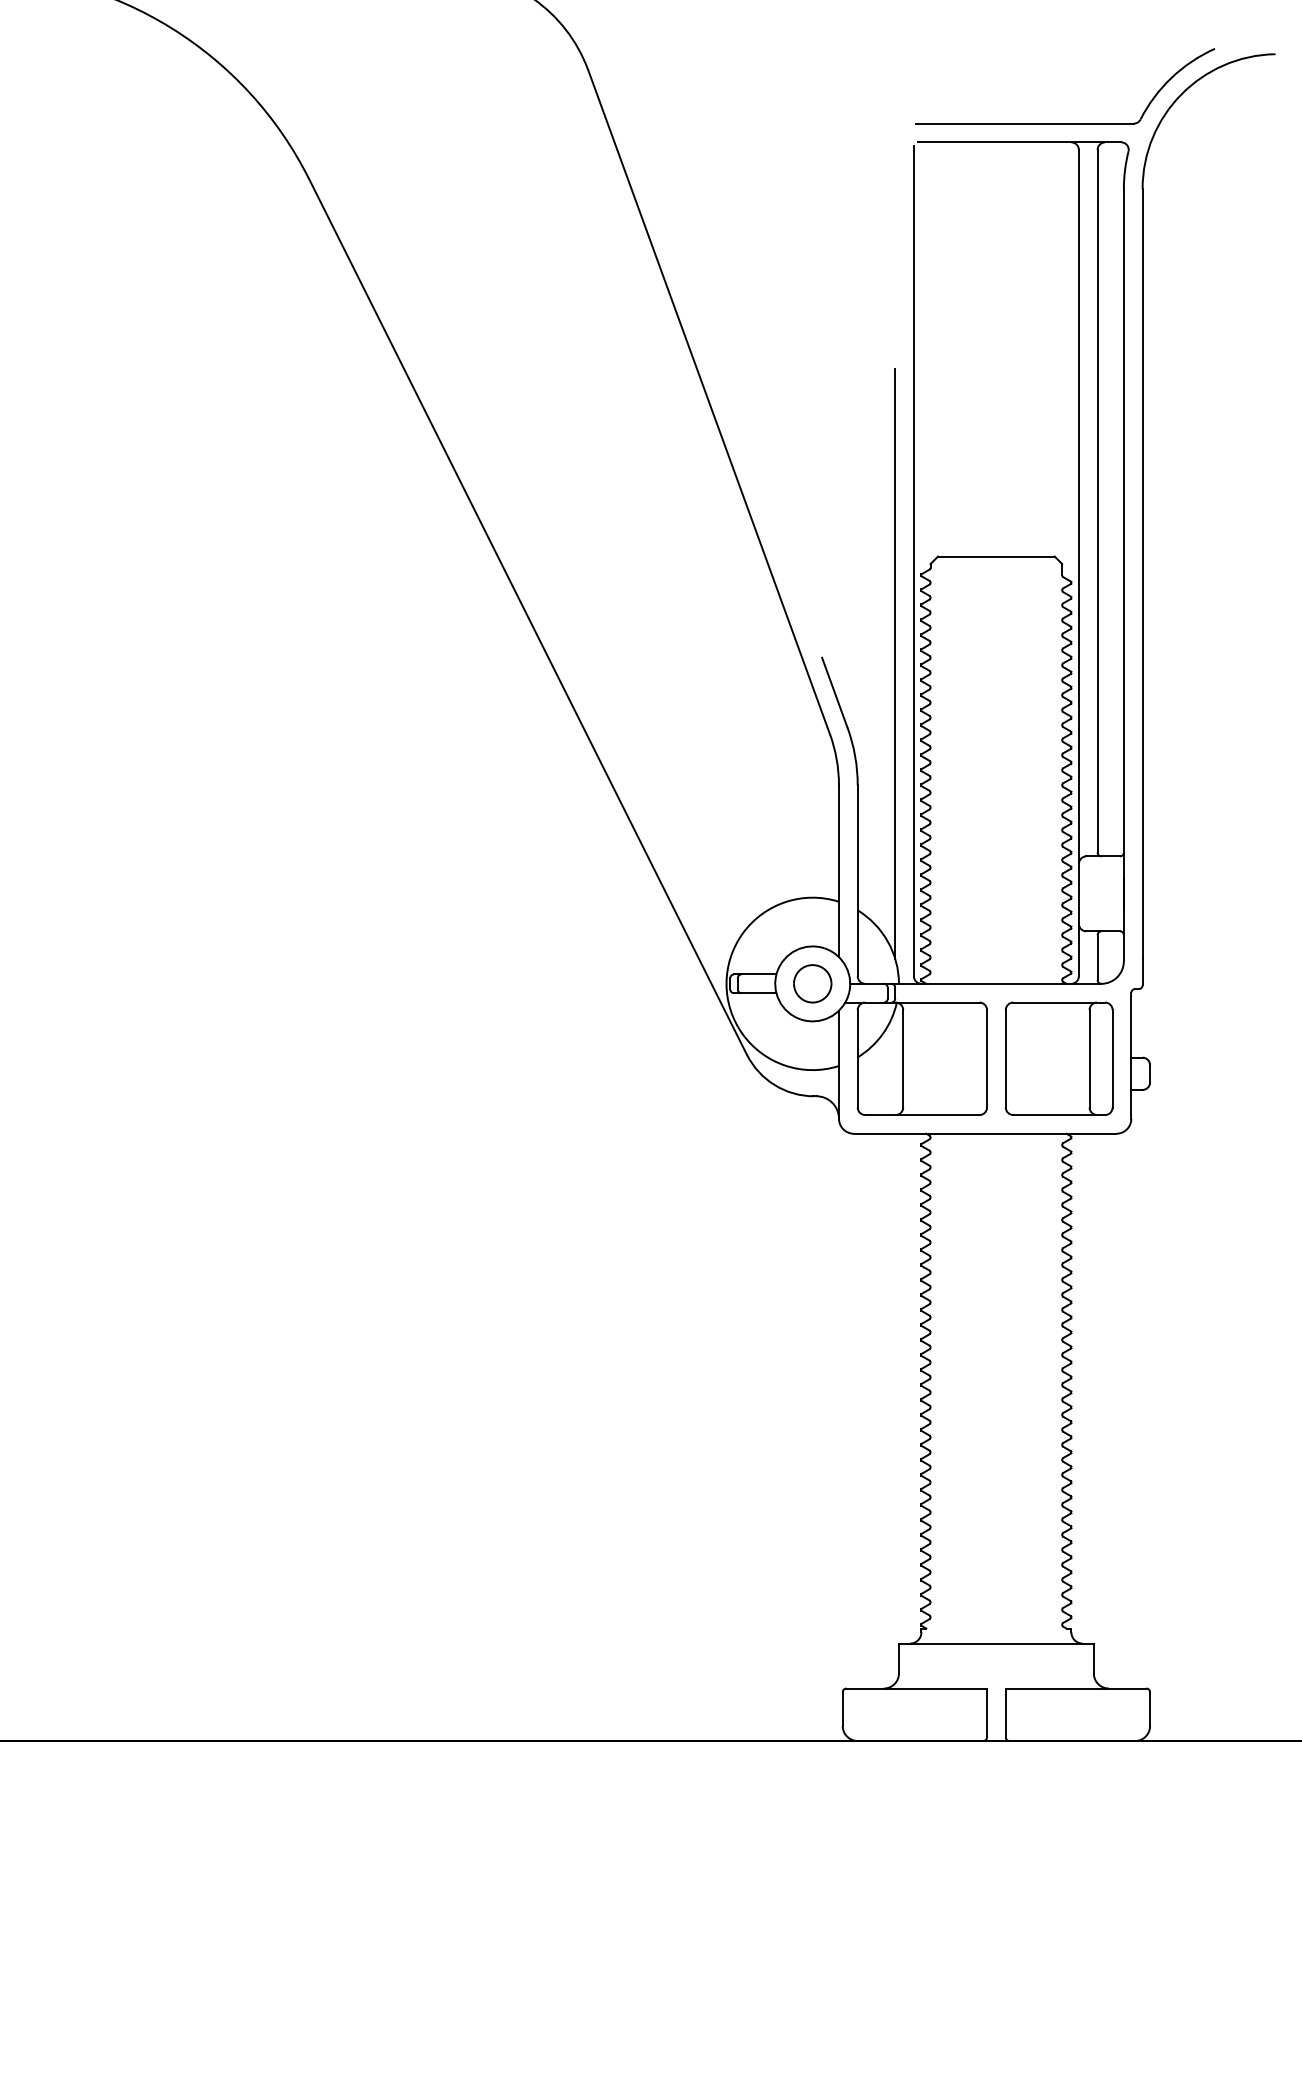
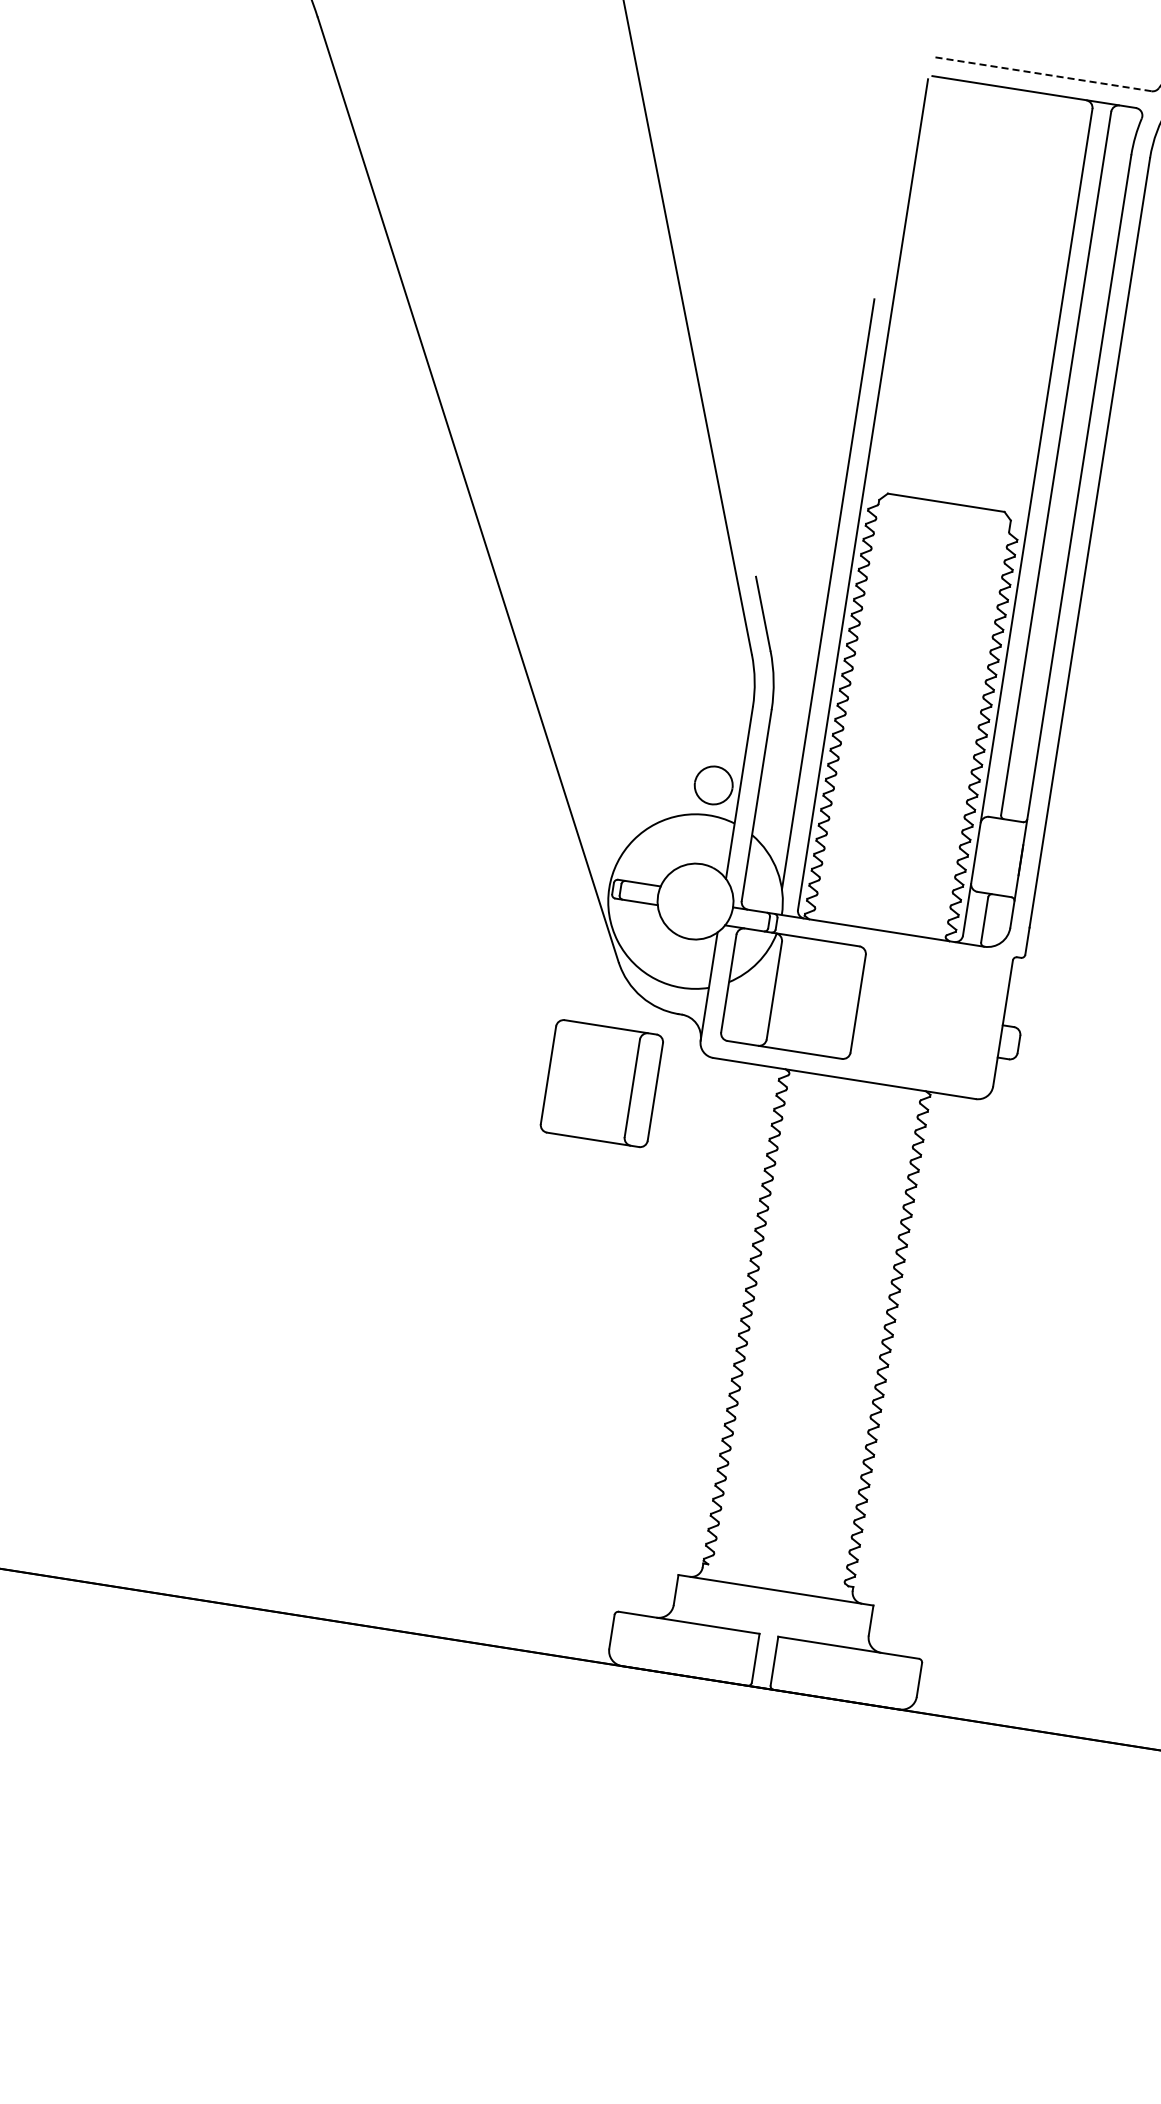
line: (1024, 123) -> (1042, 74), solid -> dashed
part: (812, 983) -> (713, 785), moved
part: (1058, 1058) -> (601, 1083), moved

